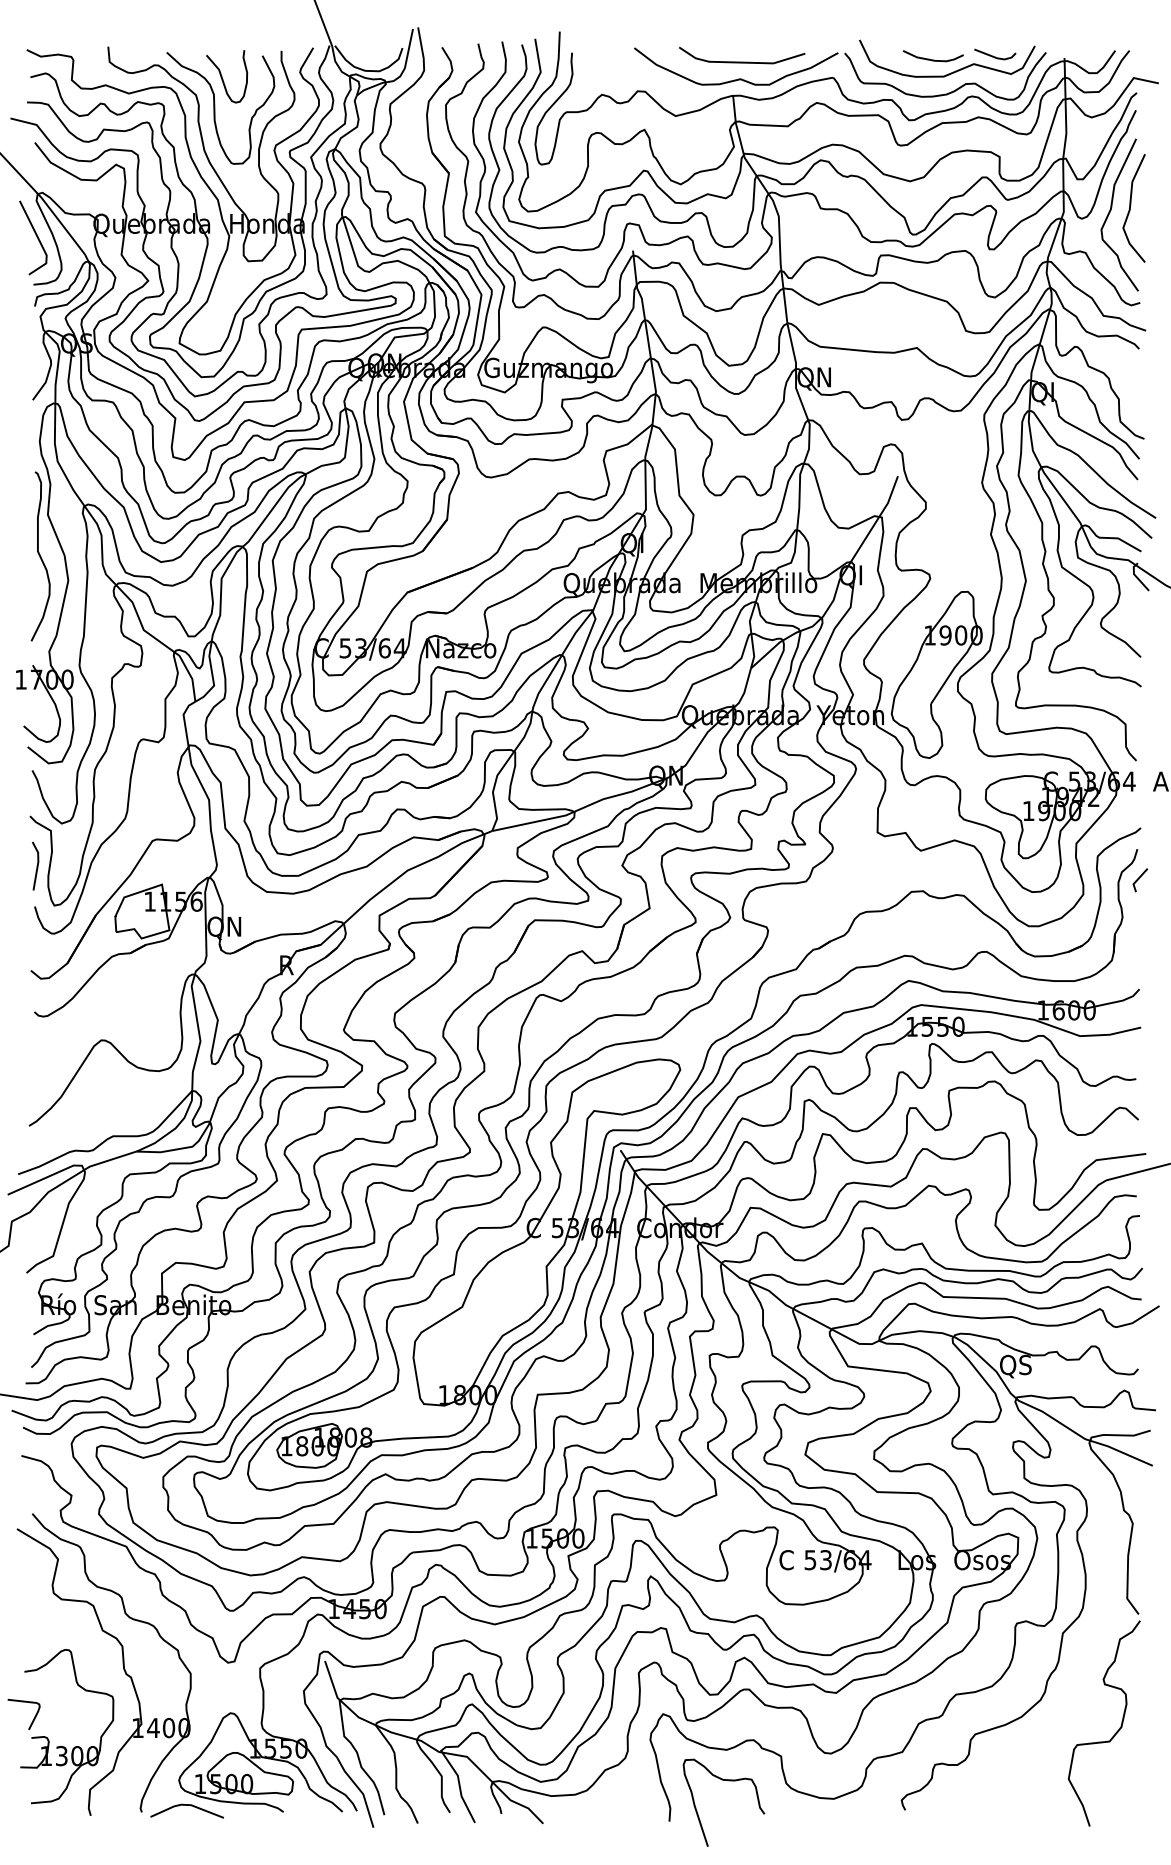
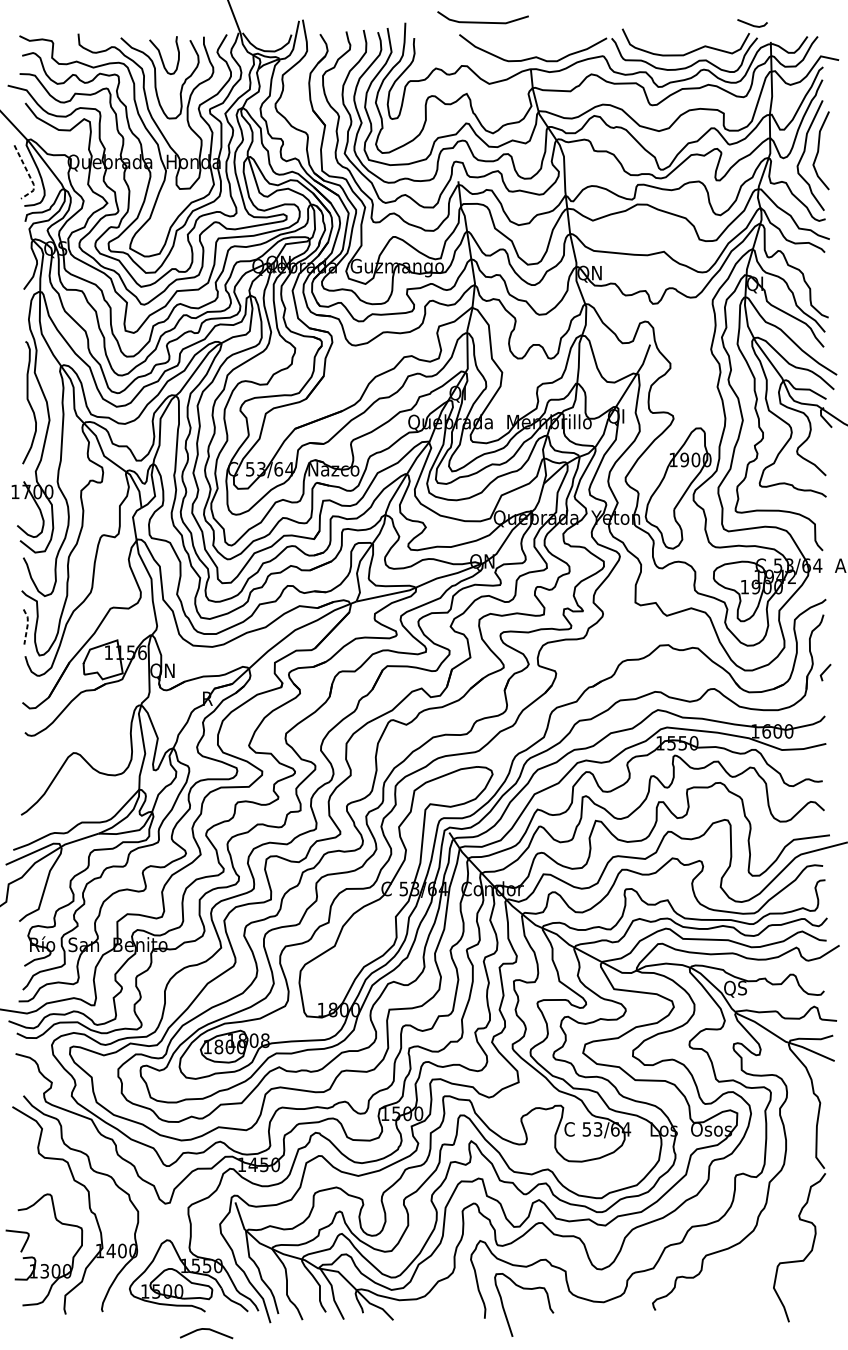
line: (995, 56) -> (752, 24), moved
curve: (933, 59) -> (675, 42), removed
line: (742, 61) -> (483, 21), moved
line: (40, 242) -> (29, 175), solid -> dashed
line: (38, 863) -> (27, 625), solid -> dashed
line: (1139, 879) -> (825, 672), moved
line: (187, 1805) -> (206, 1329), moved

